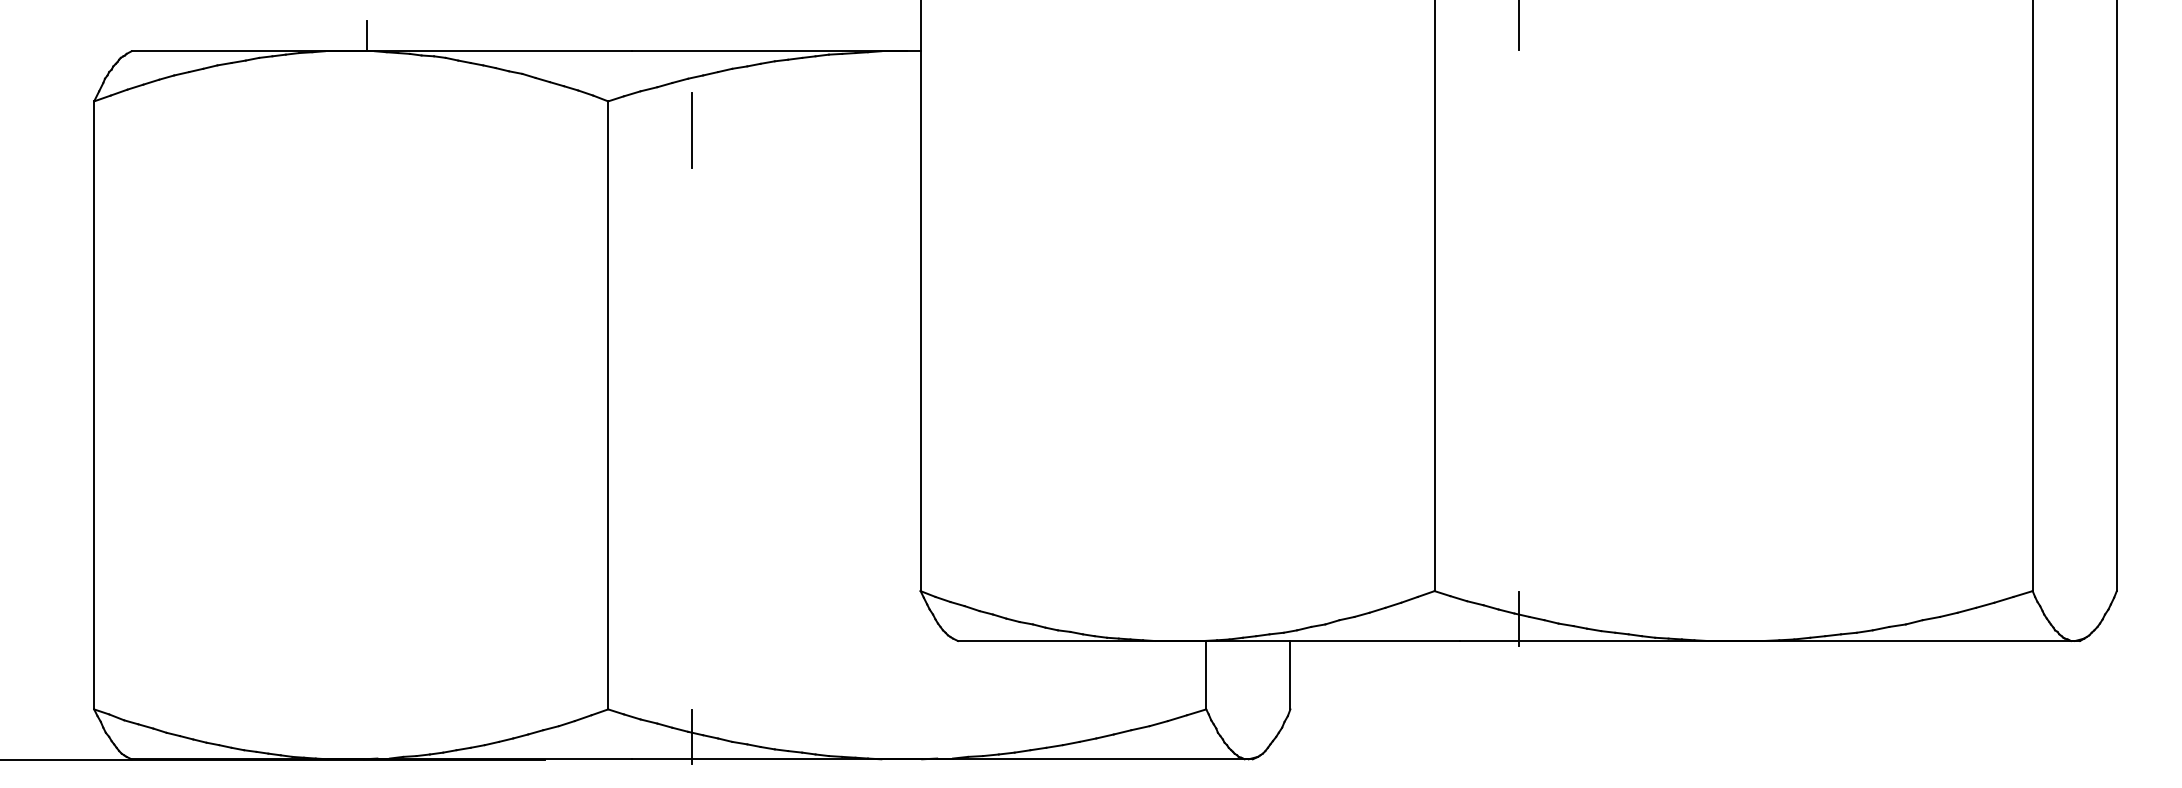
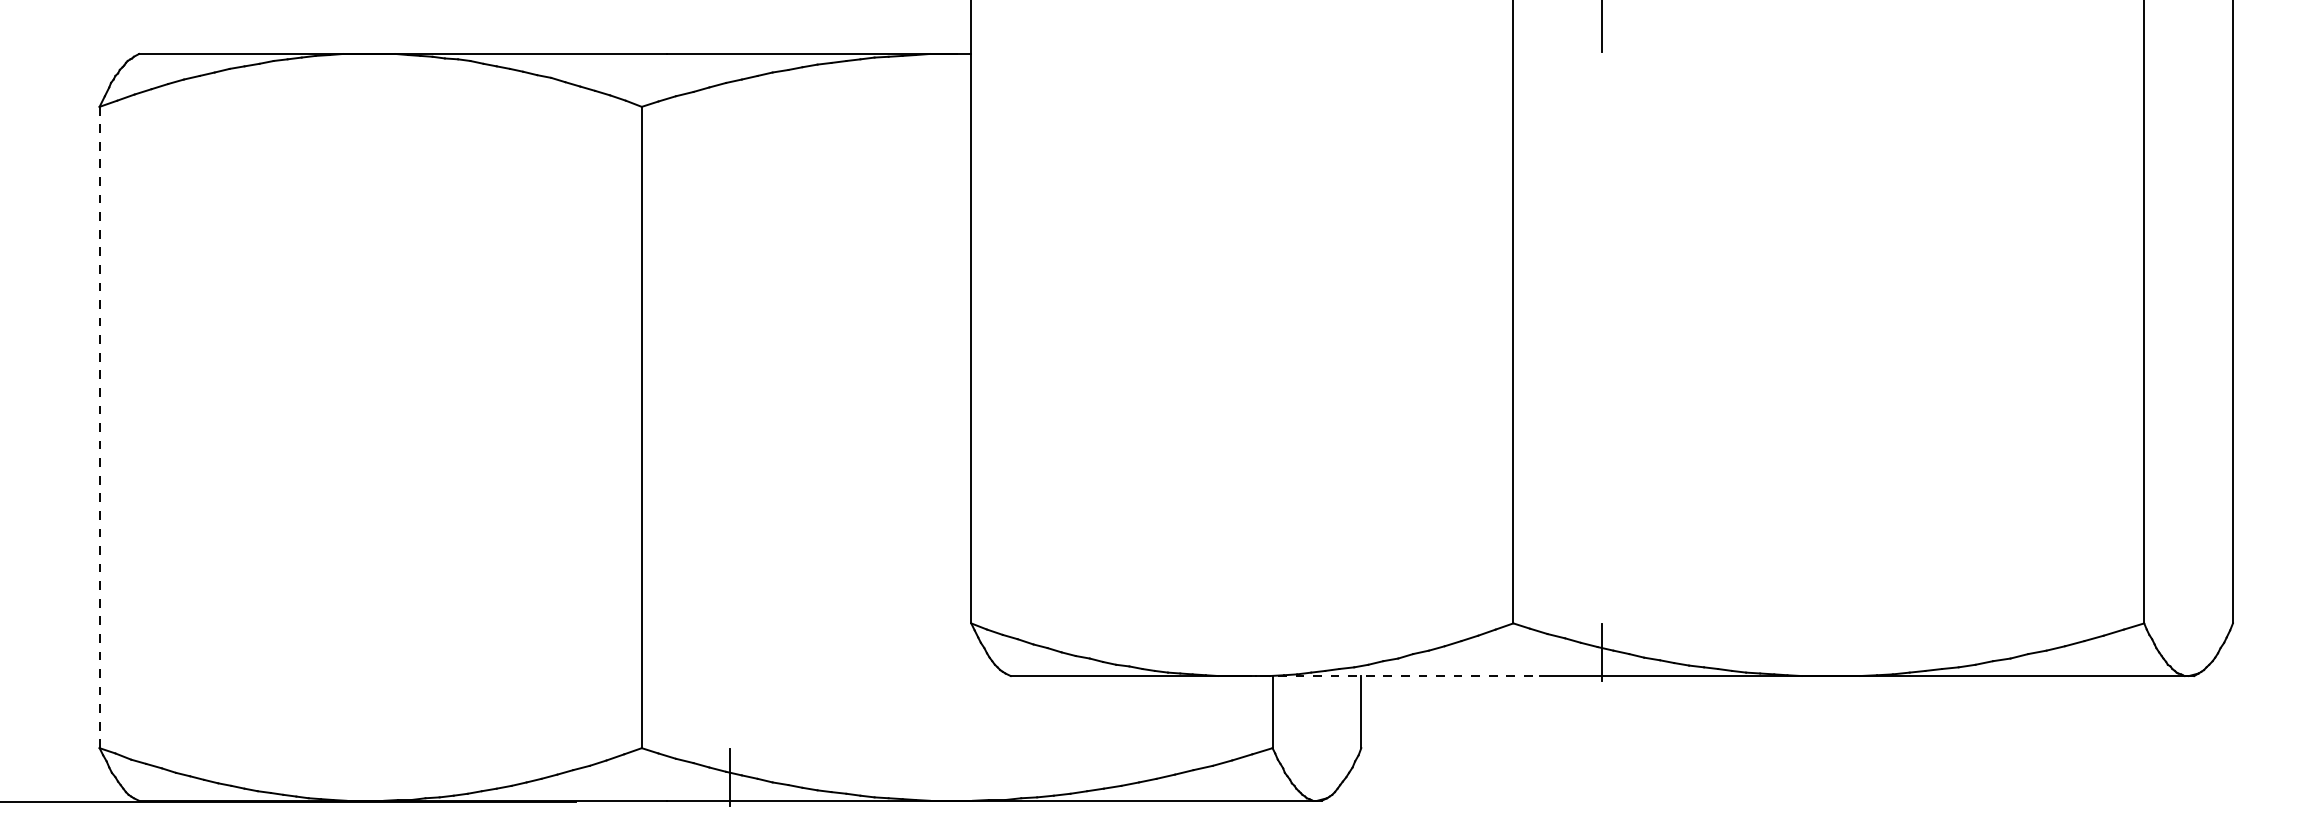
line: (367, 35) -> (387, 37), removed
line: (691, 130) -> (729, 137), removed
line: (94, 405) -> (99, 427), solid -> dashed
line: (1319, 641) -> (1391, 676), solid -> dashed

